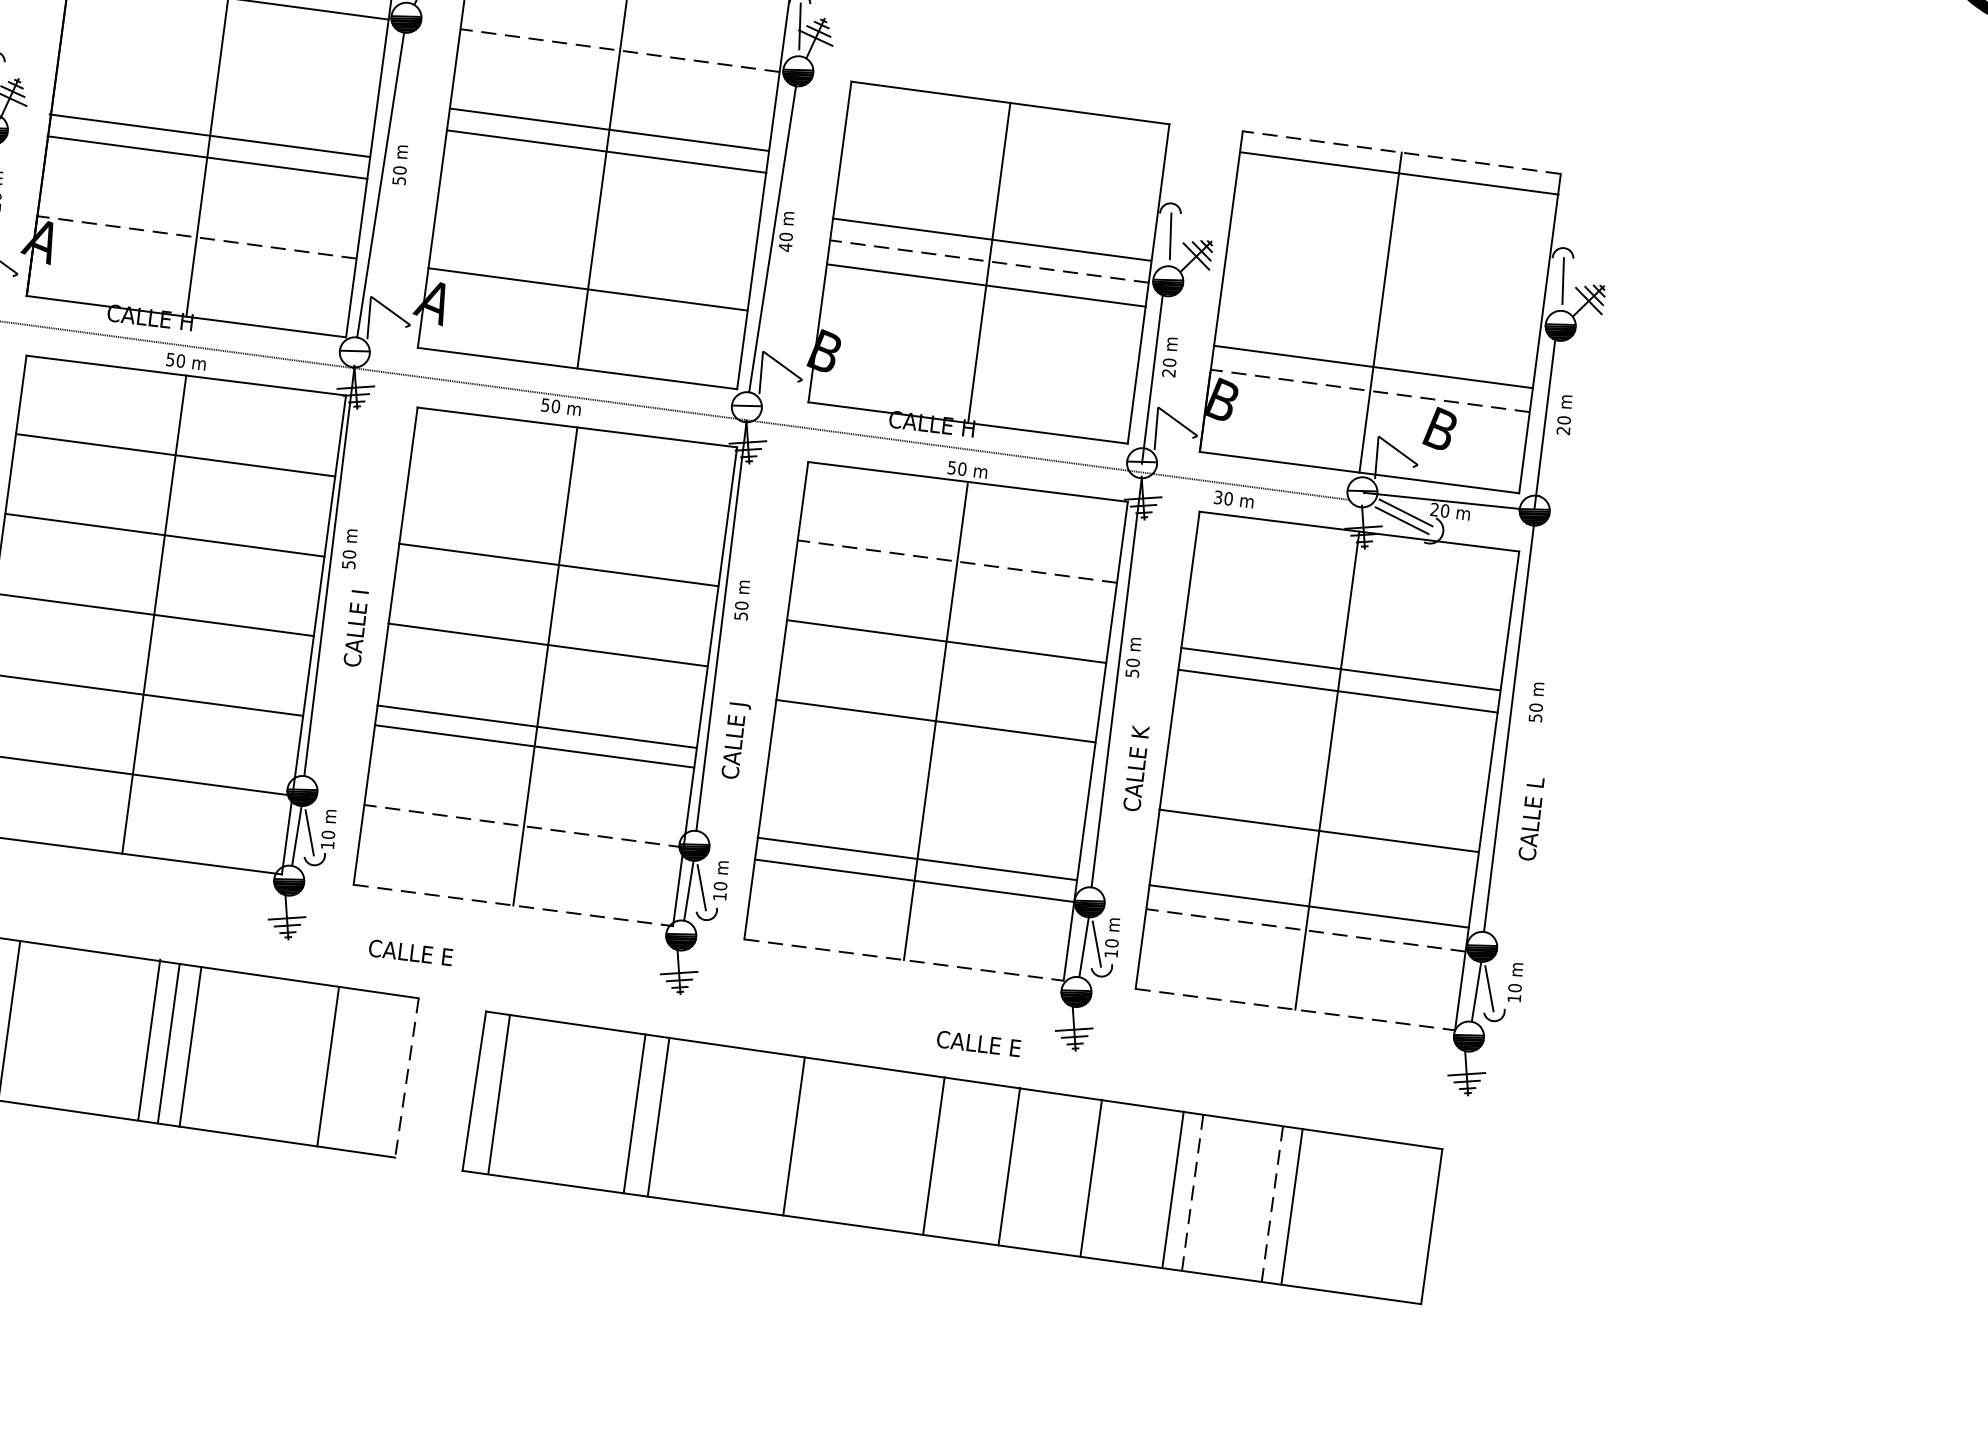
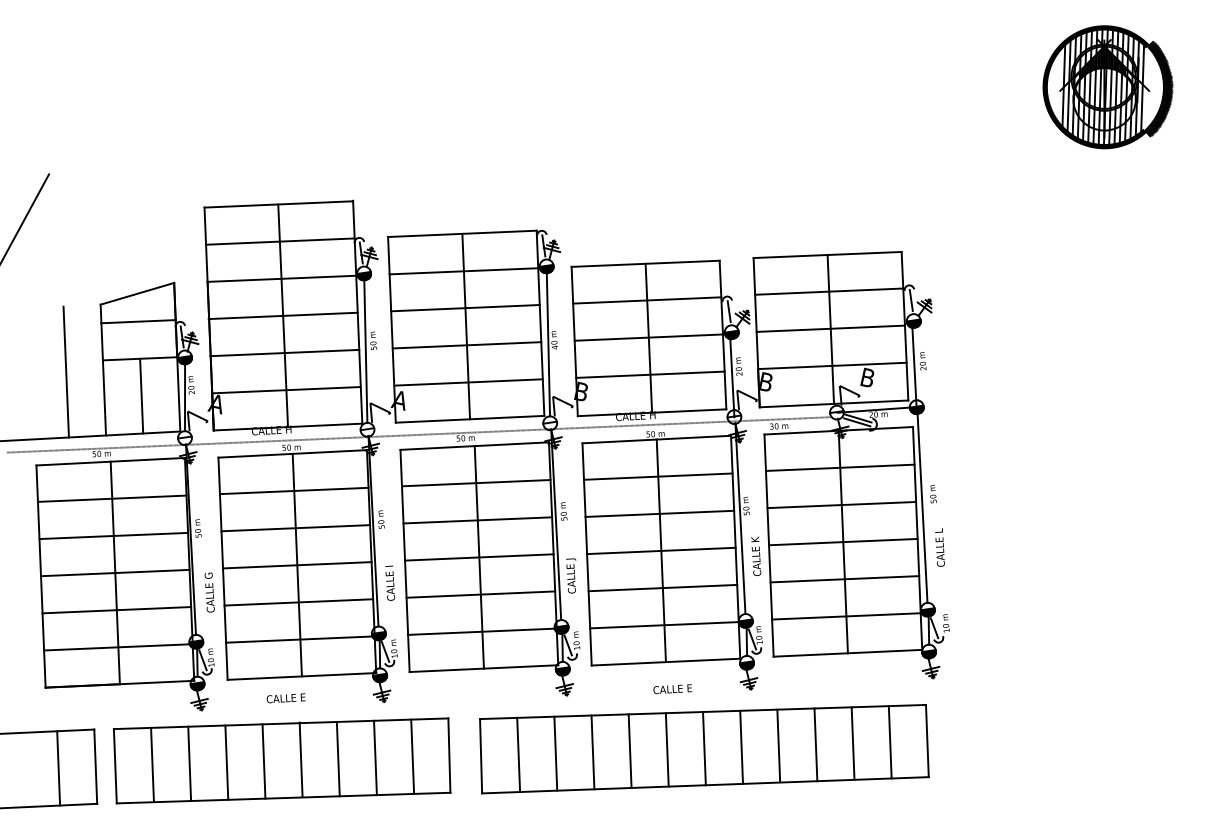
line: (619, 50) -> (463, 271), dashed -> solid
line: (208, 134) -> (282, 315), moved
line: (605, 151) -> (466, 345), moved
line: (1401, 153) -> (827, 255), dashed -> solid
line: (1400, 173) -> (829, 291), moved
line: (194, 237) -> (285, 390), dashed -> solid
line: (992, 239) -> (647, 300), moved
line: (988, 261) -> (648, 337), dashed -> solid
line: (986, 285) -> (650, 374), moved
line: (1372, 366) -> (830, 328), moved
line: (1368, 389) -> (831, 365), dashed -> solid
line: (955, 560) -> (657, 476), dashed -> solid
line: (556, 565) -> (475, 483), moved
text: (356, 626) -> (390, 582), moved
line: (547, 645) -> (477, 520), moved
line: (1339, 668) -> (839, 467), moved
line: (537, 726) -> (479, 557), moved
line: (522, 825) -> (481, 631), dashed -> solid
line: (1319, 829) -> (843, 541), moved
line: (916, 857) -> (662, 587), moved
line: (514, 905) -> (484, 668), dashed -> solid
line: (1308, 906) -> (844, 579), moved
line: (1304, 930) -> (845, 616), dashed -> solid
text: (409, 952) -> (285, 698), moved
line: (904, 961) -> (666, 662), dashed -> solid
line: (1296, 1010) -> (848, 653), dashed -> solid
line: (148, 1038) -> (300, 759), moved
text: (978, 1044) -> (672, 689), moved
line: (190, 1046) -> (375, 757), moved
line: (406, 1079) -> (449, 756), dashed -> solid
line: (498, 1093) -> (518, 754), moved
line: (657, 1117) -> (592, 752), moved
line: (932, 1154) -> (666, 749), moved
line: (1009, 1166) -> (704, 748), moved
line: (1091, 1176) -> (741, 746), moved
line: (1172, 1188) -> (778, 745), moved
line: (1191, 1194) -> (815, 745), dashed -> solid
line: (1272, 1206) -> (853, 744), dashed -> solid
line: (1290, 1207) -> (889, 742), moved

